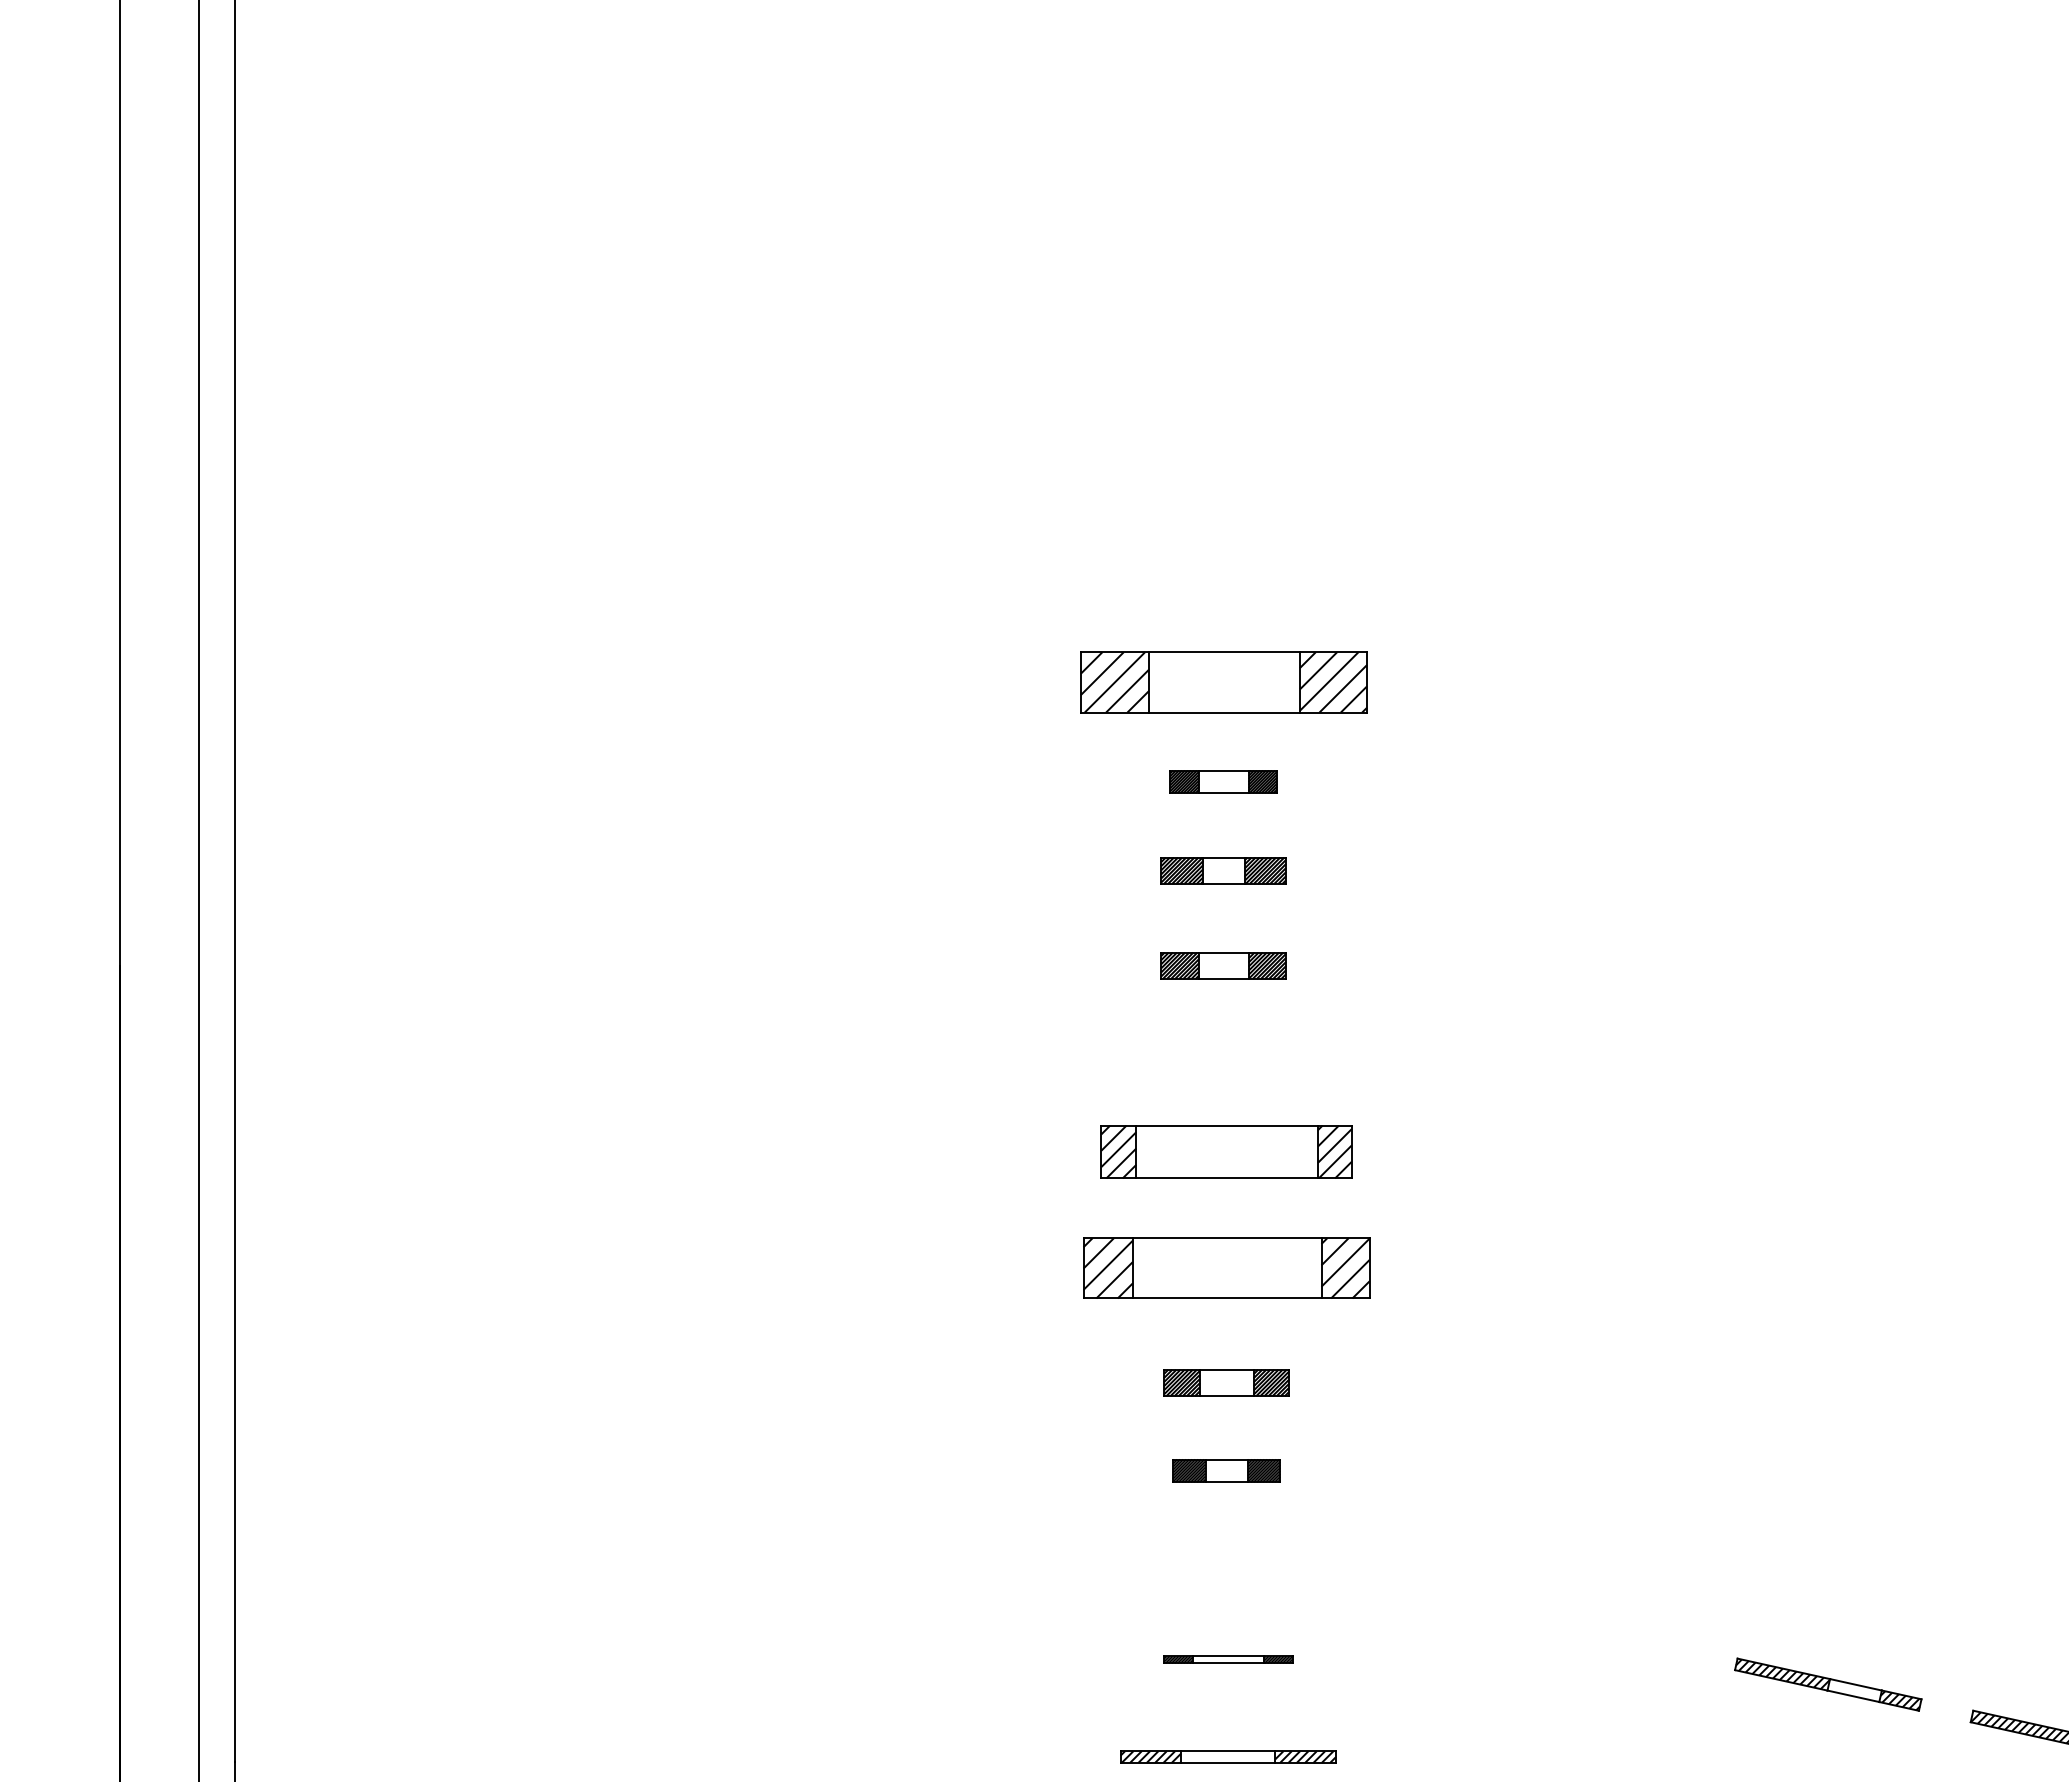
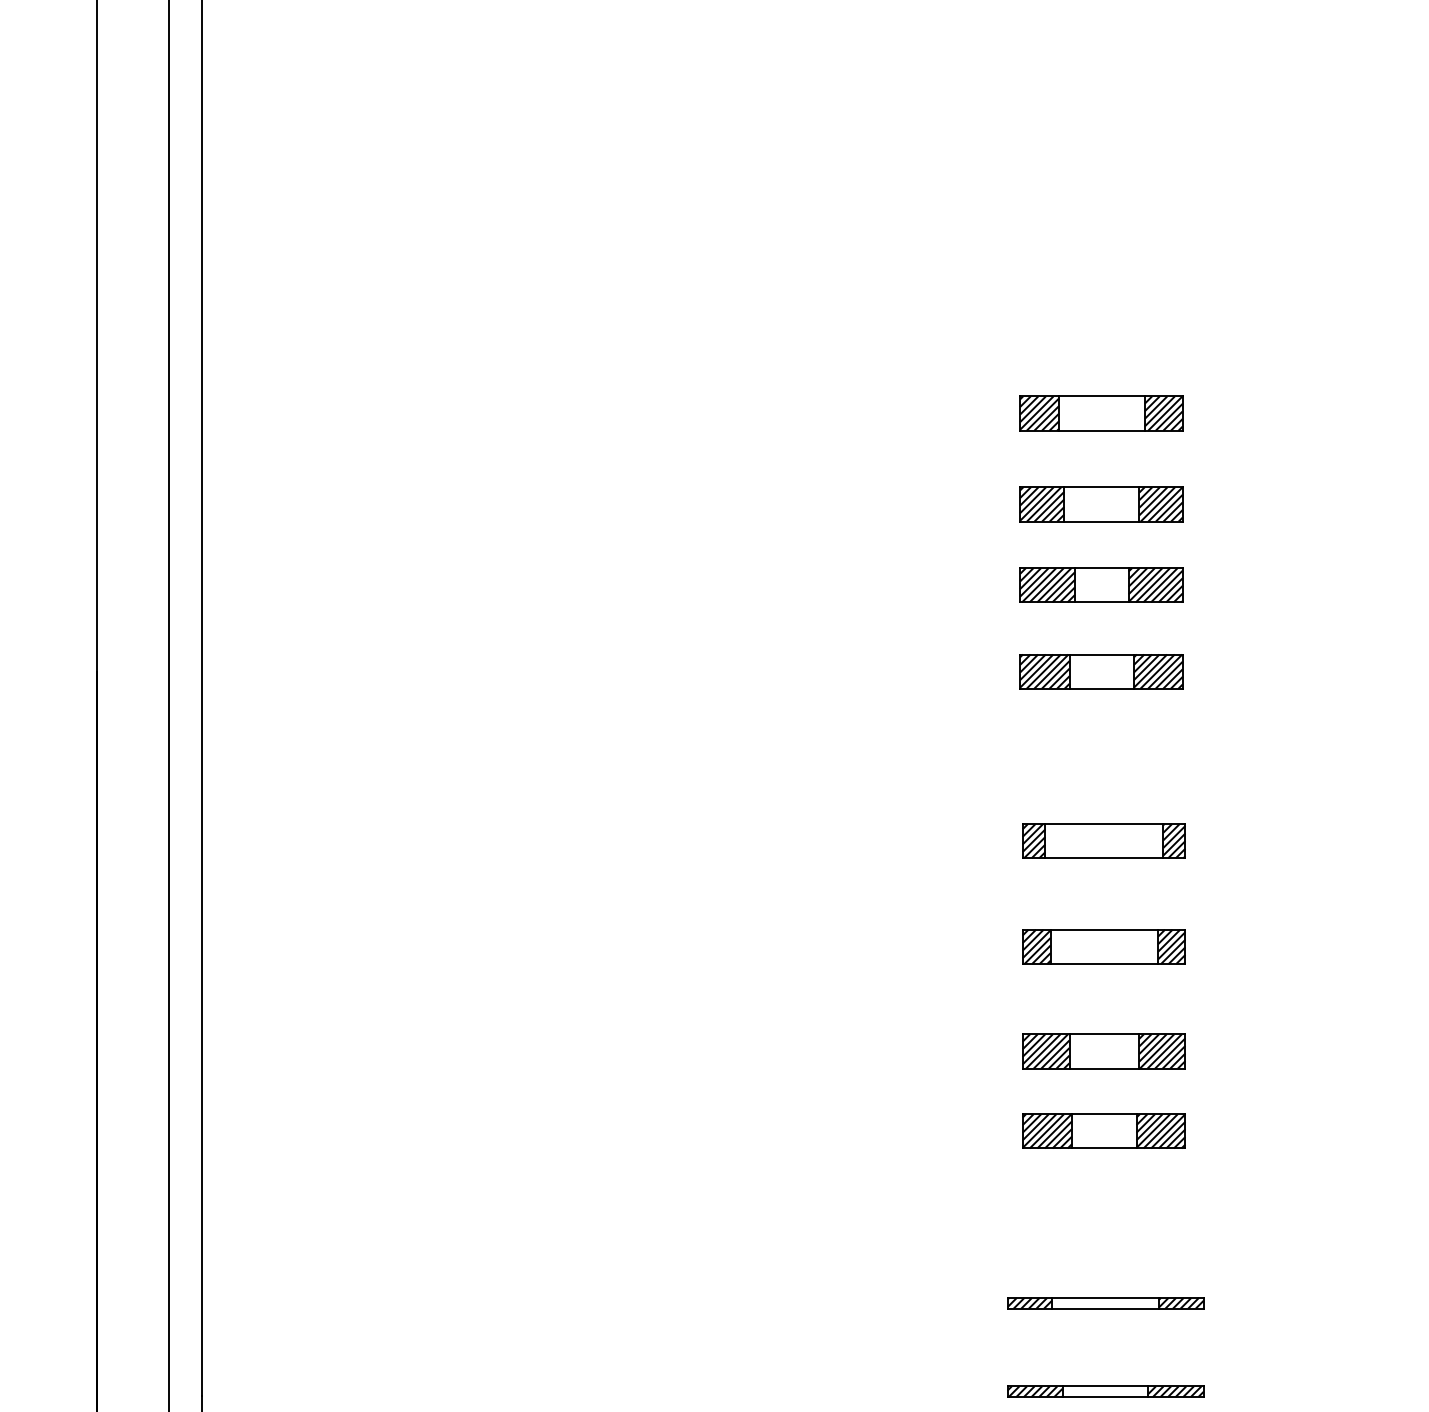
part: (1223, 681) -> (1101, 412), size x0.62
part: (1223, 781) -> (1101, 503), size x1.67
part: (1223, 870) -> (1101, 584), size x1.43
part: (1223, 965) -> (1101, 671), size x1.43
part: (1226, 1151) -> (1103, 840), size x0.71
part: (1226, 1267) -> (1103, 946), size x0.62
part: (1226, 1382) -> (1103, 1050), size x1.43
part: (1226, 1470) -> (1103, 1131), size x1.67
part: (1228, 1659) -> (1105, 1303), size x1.67

